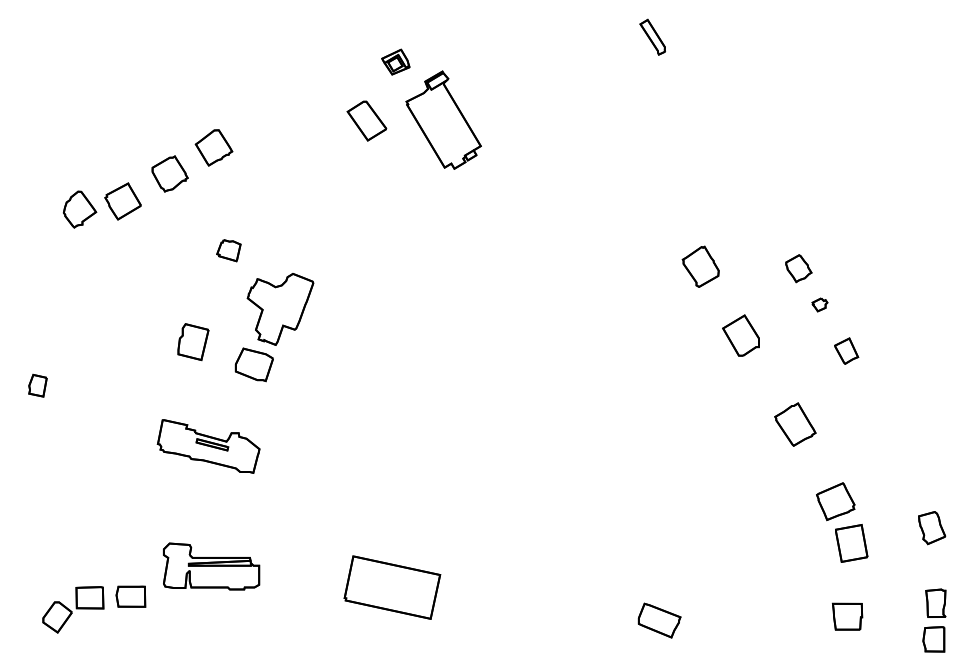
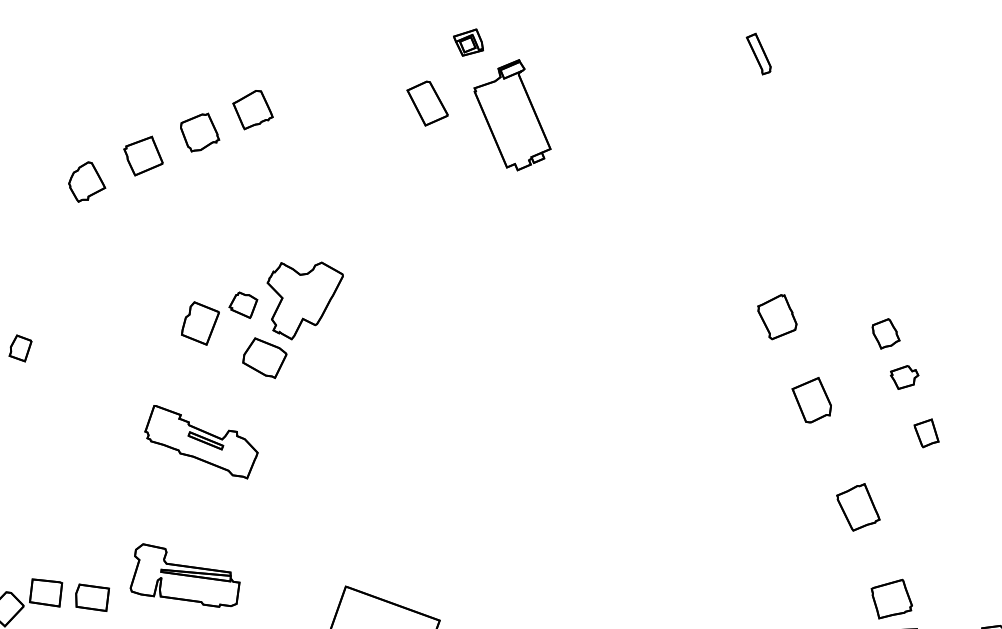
part: (80, 209) -> (88, 182), moved
part: (228, 250) -> (242, 304), moved
part: (819, 304) -> (903, 377), size x1.67

